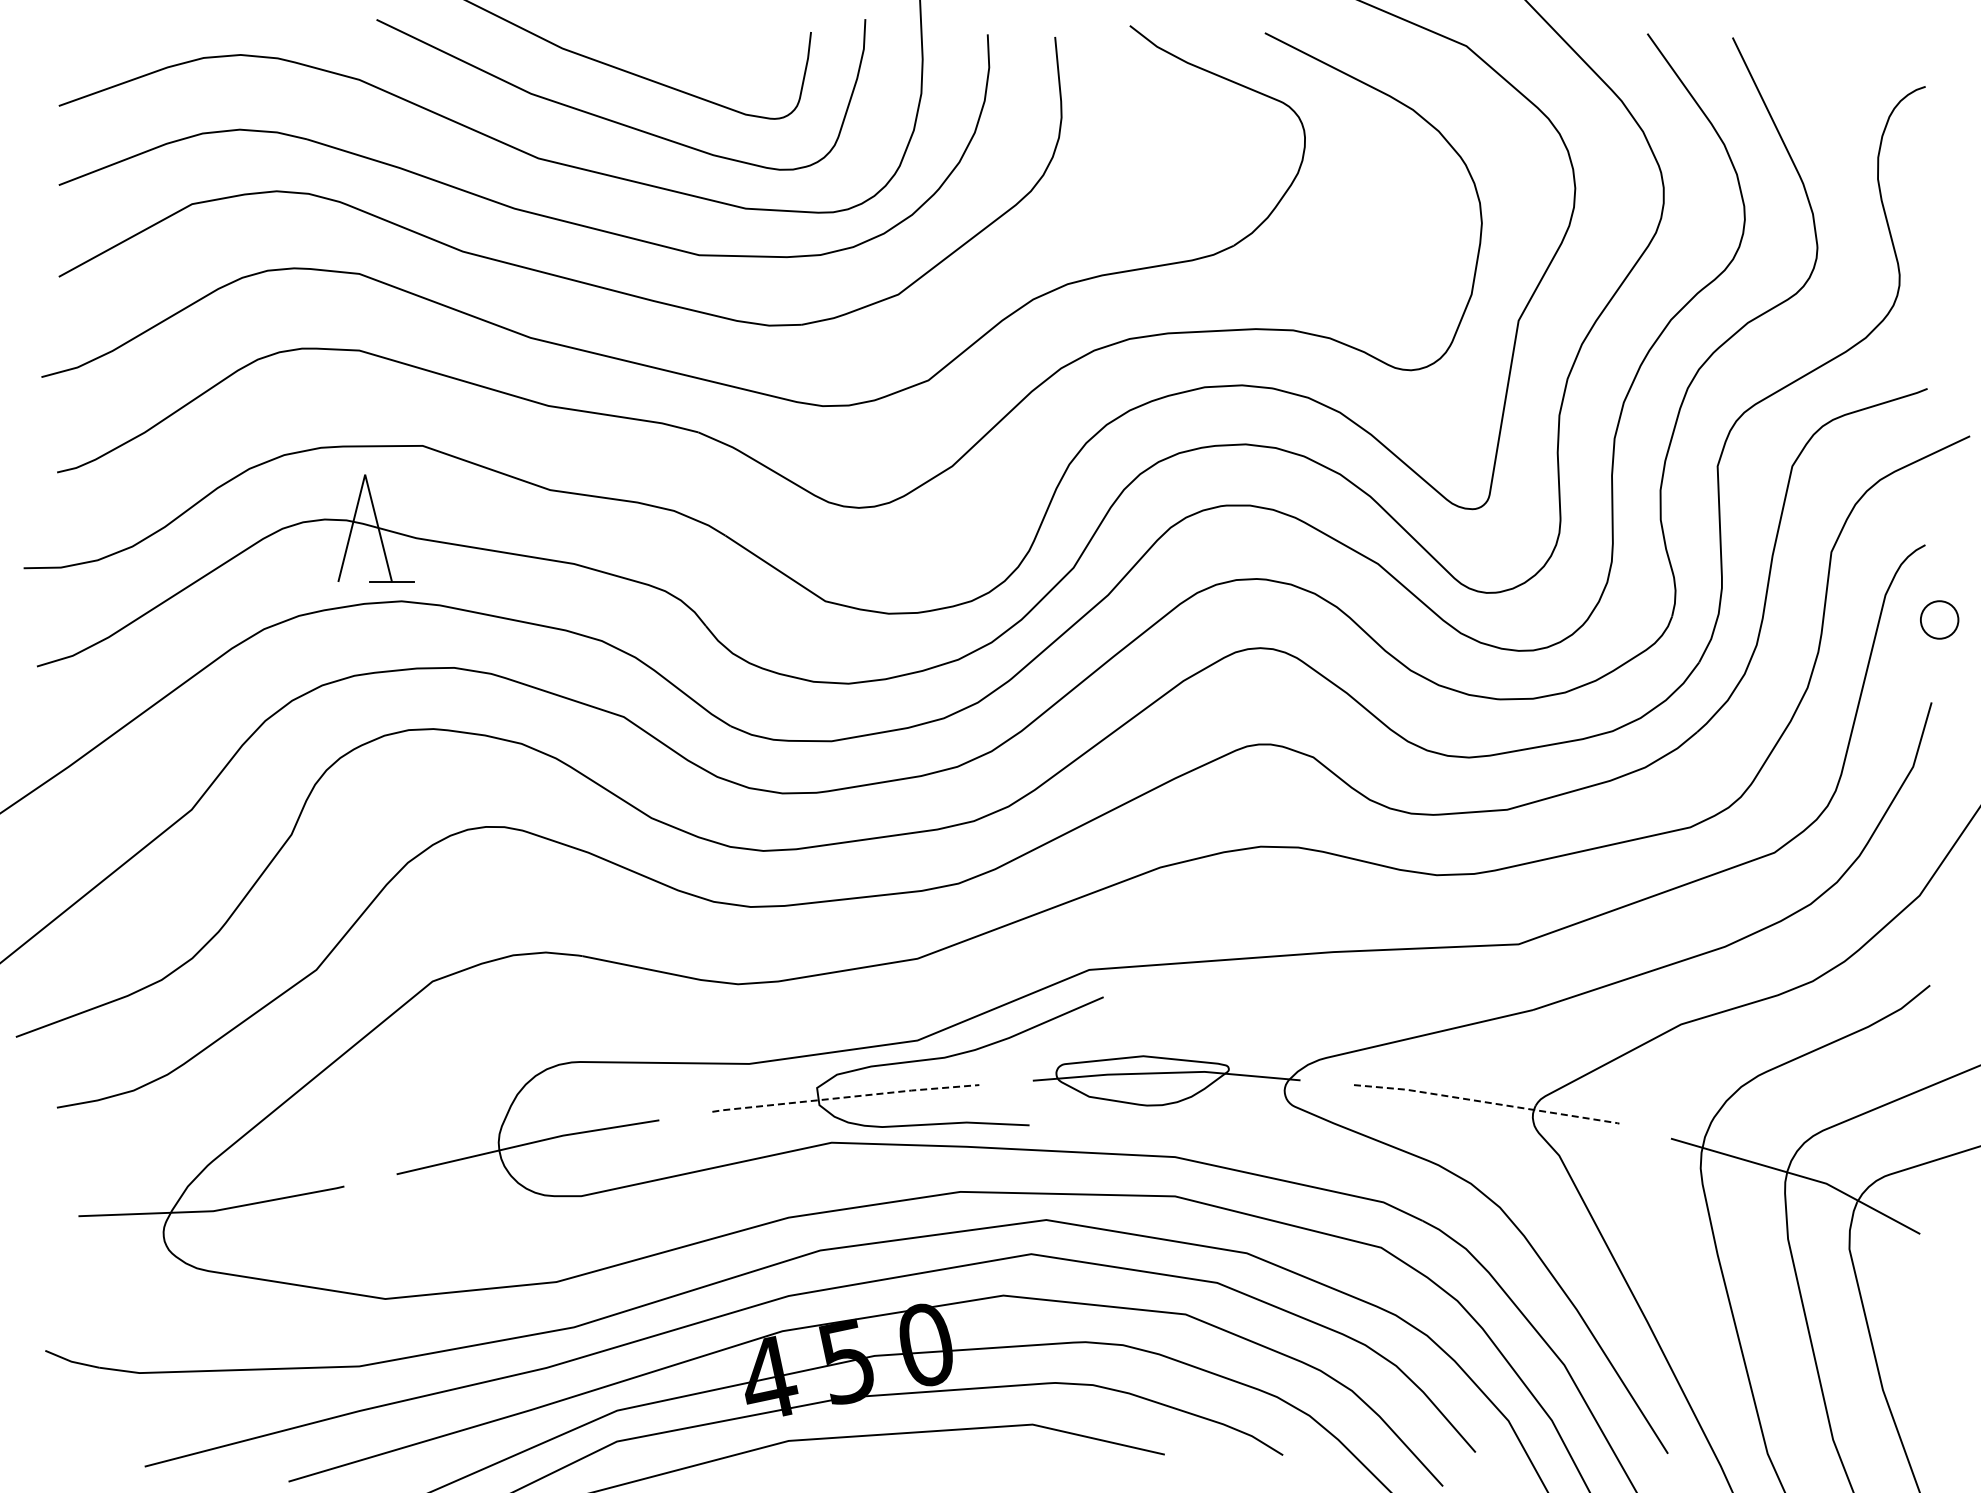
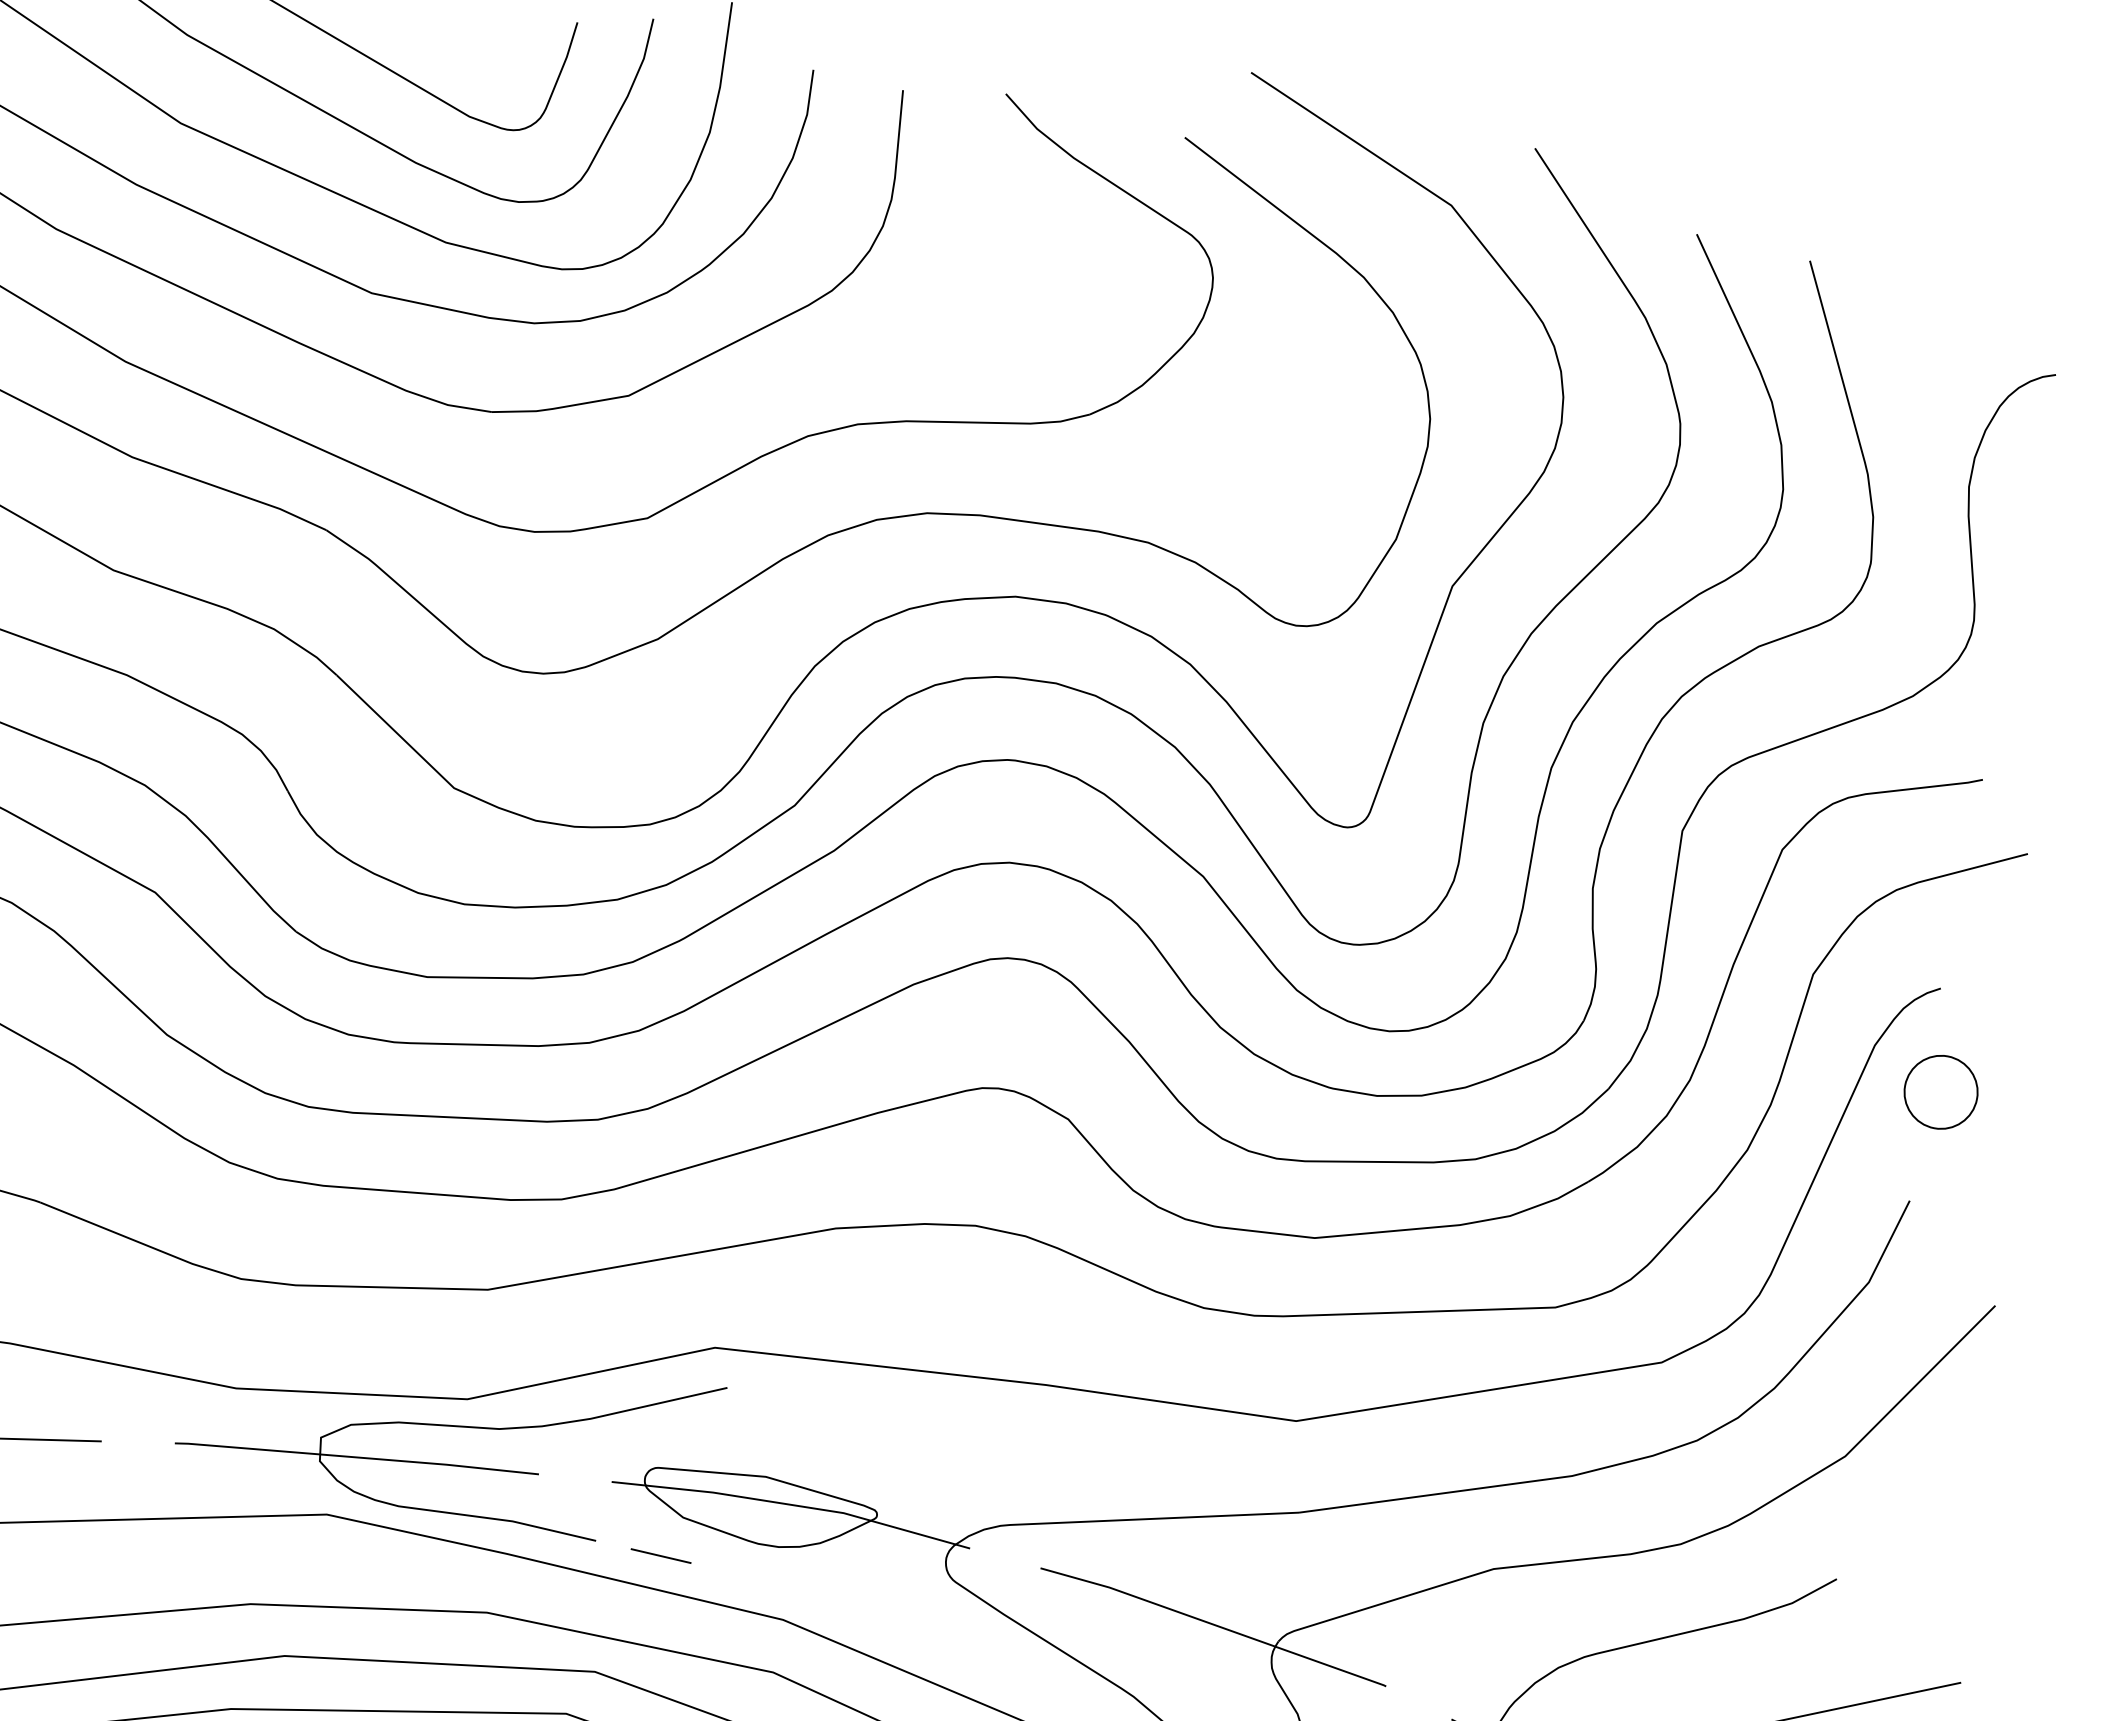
circle: (1939, 619) -> (1941, 1091), size x1.43
line: (846, 1097) -> (358, 1457), dashed -> solid
line: (1487, 1102) -> (1214, 1625), dashed -> solid
line: (1078, 1127) -> (661, 1556), added

